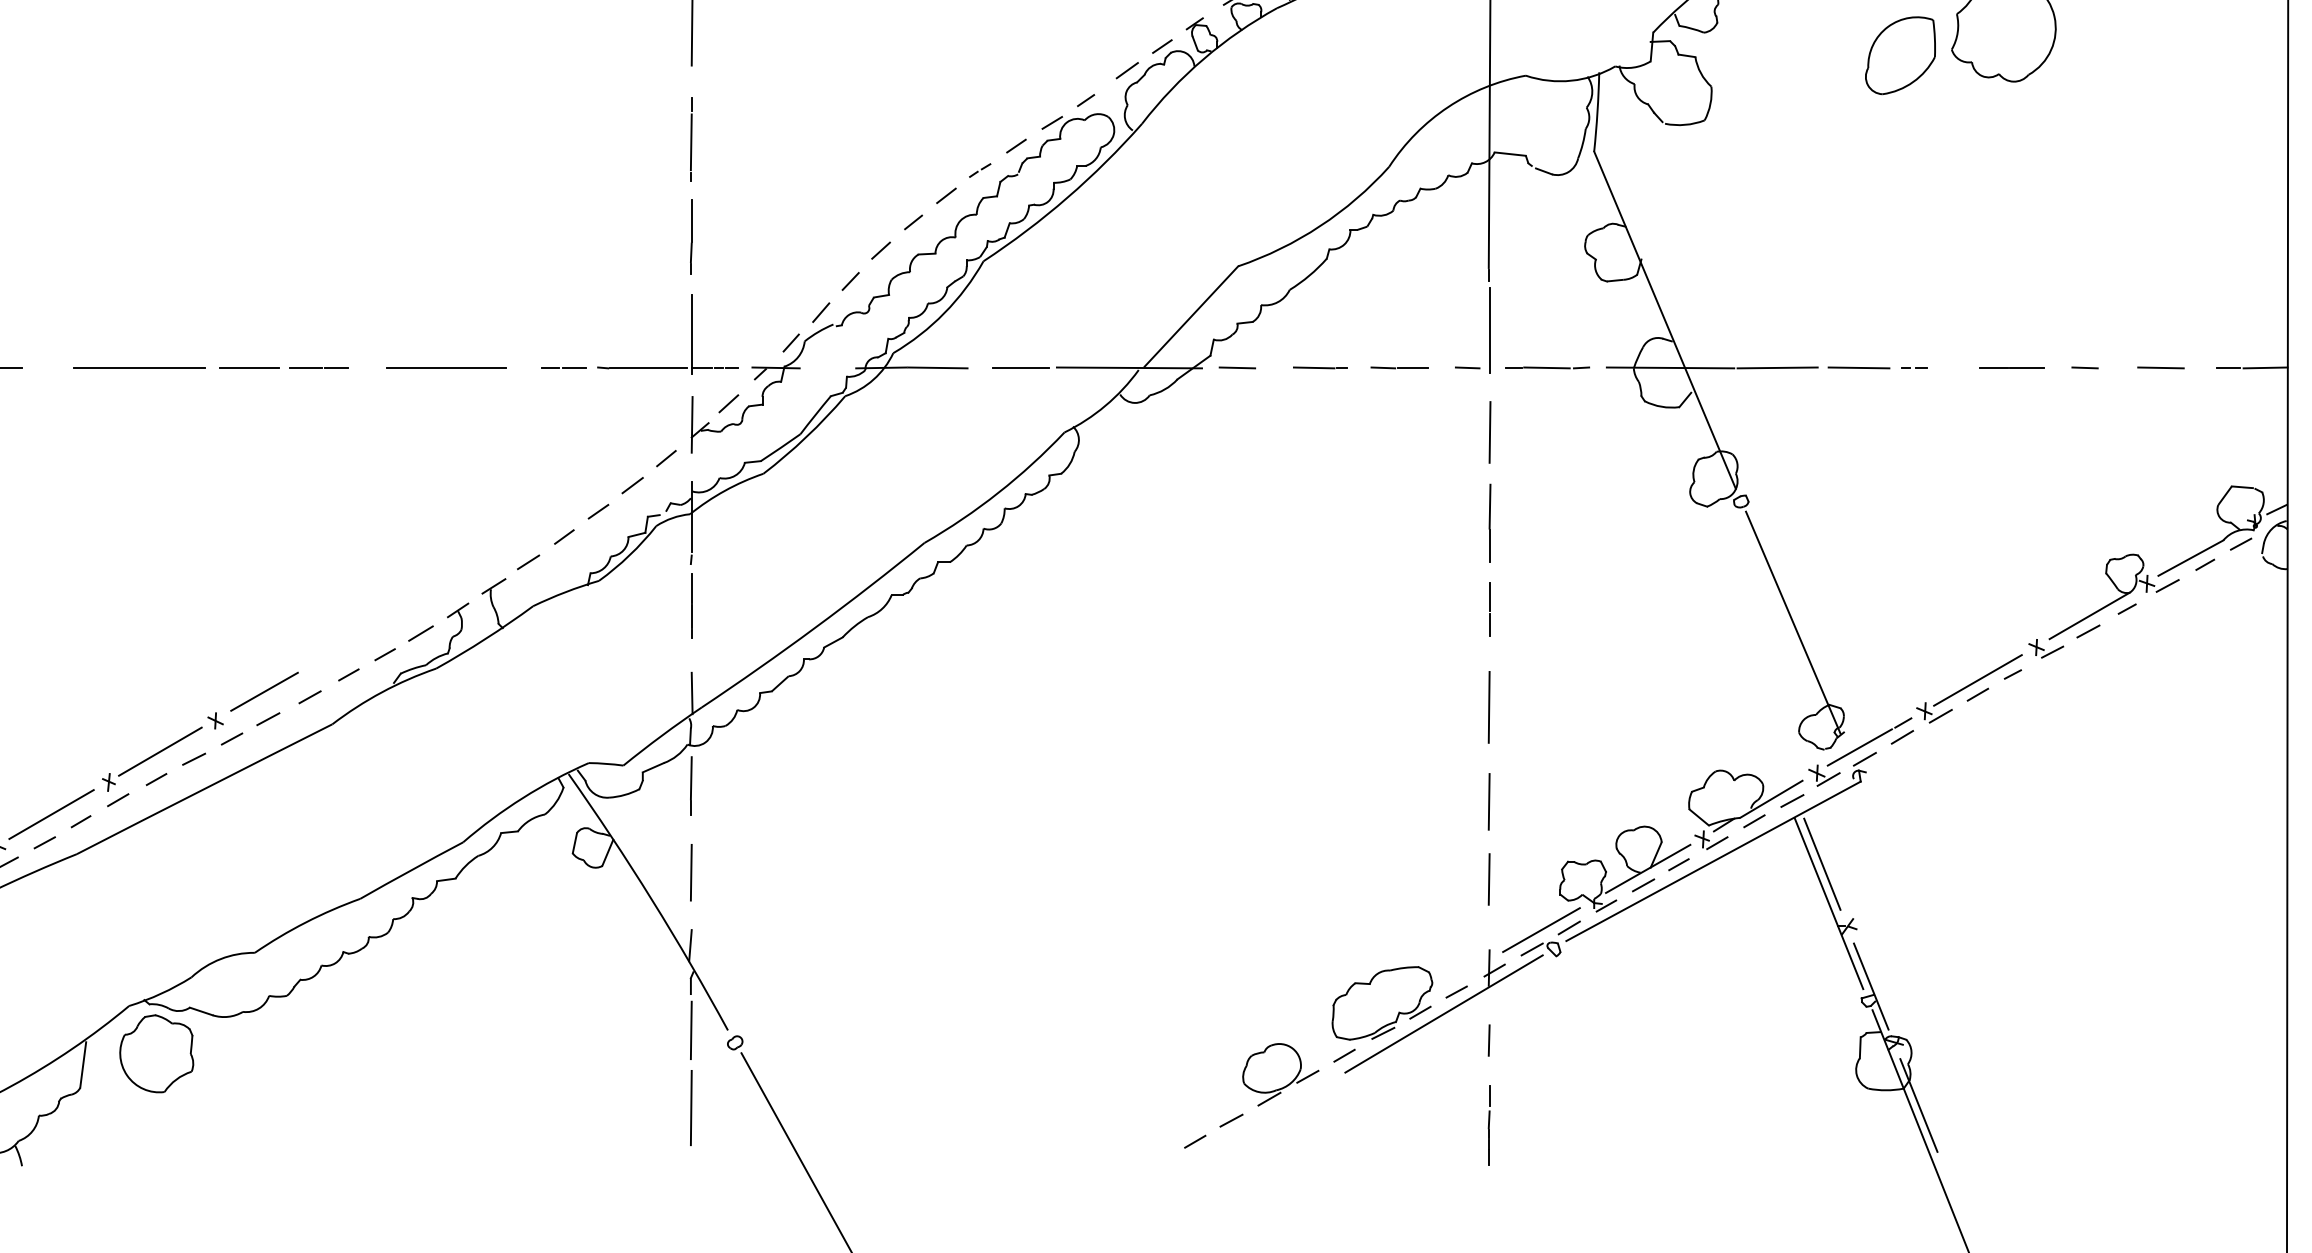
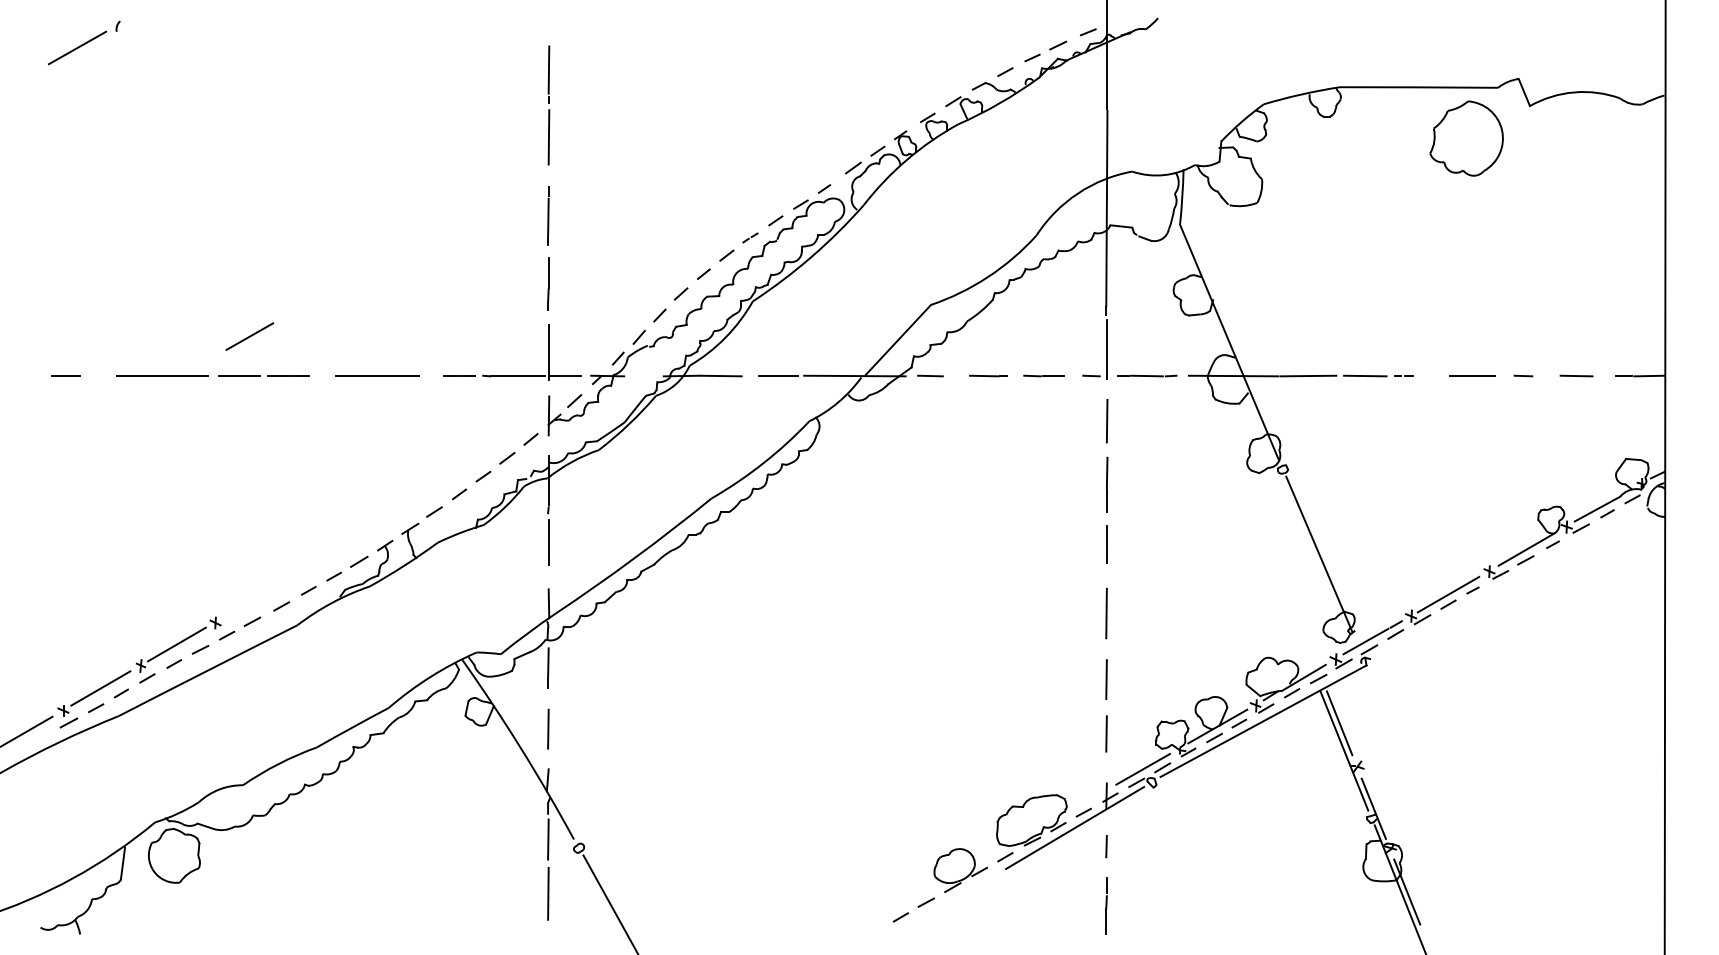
part: (1900, 55) -> (1394, 157), removed
line: (264, 691) -> (249, 336), moved

